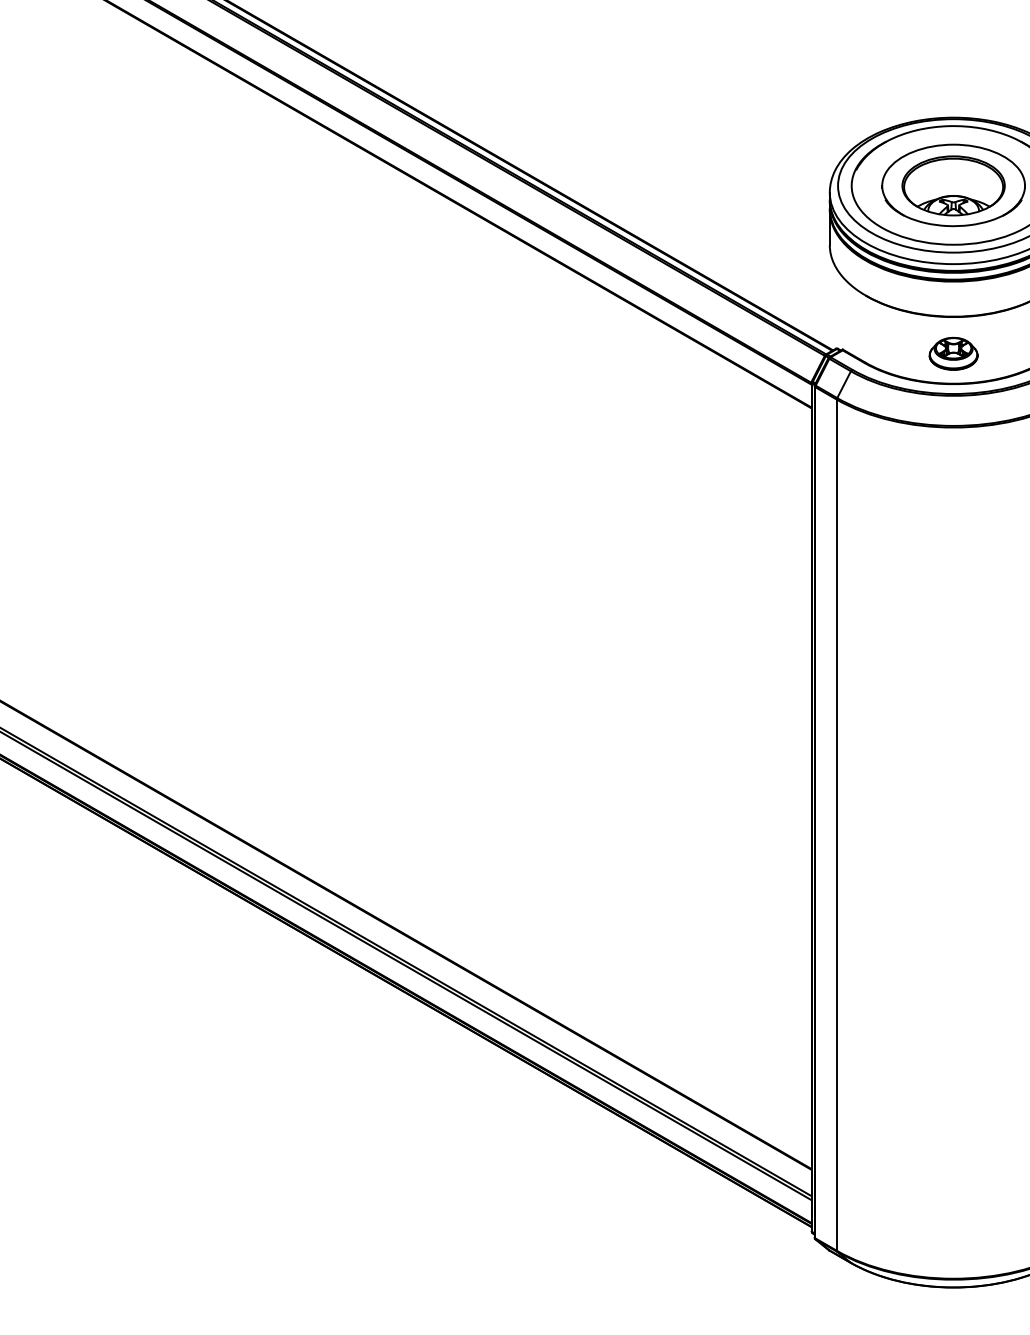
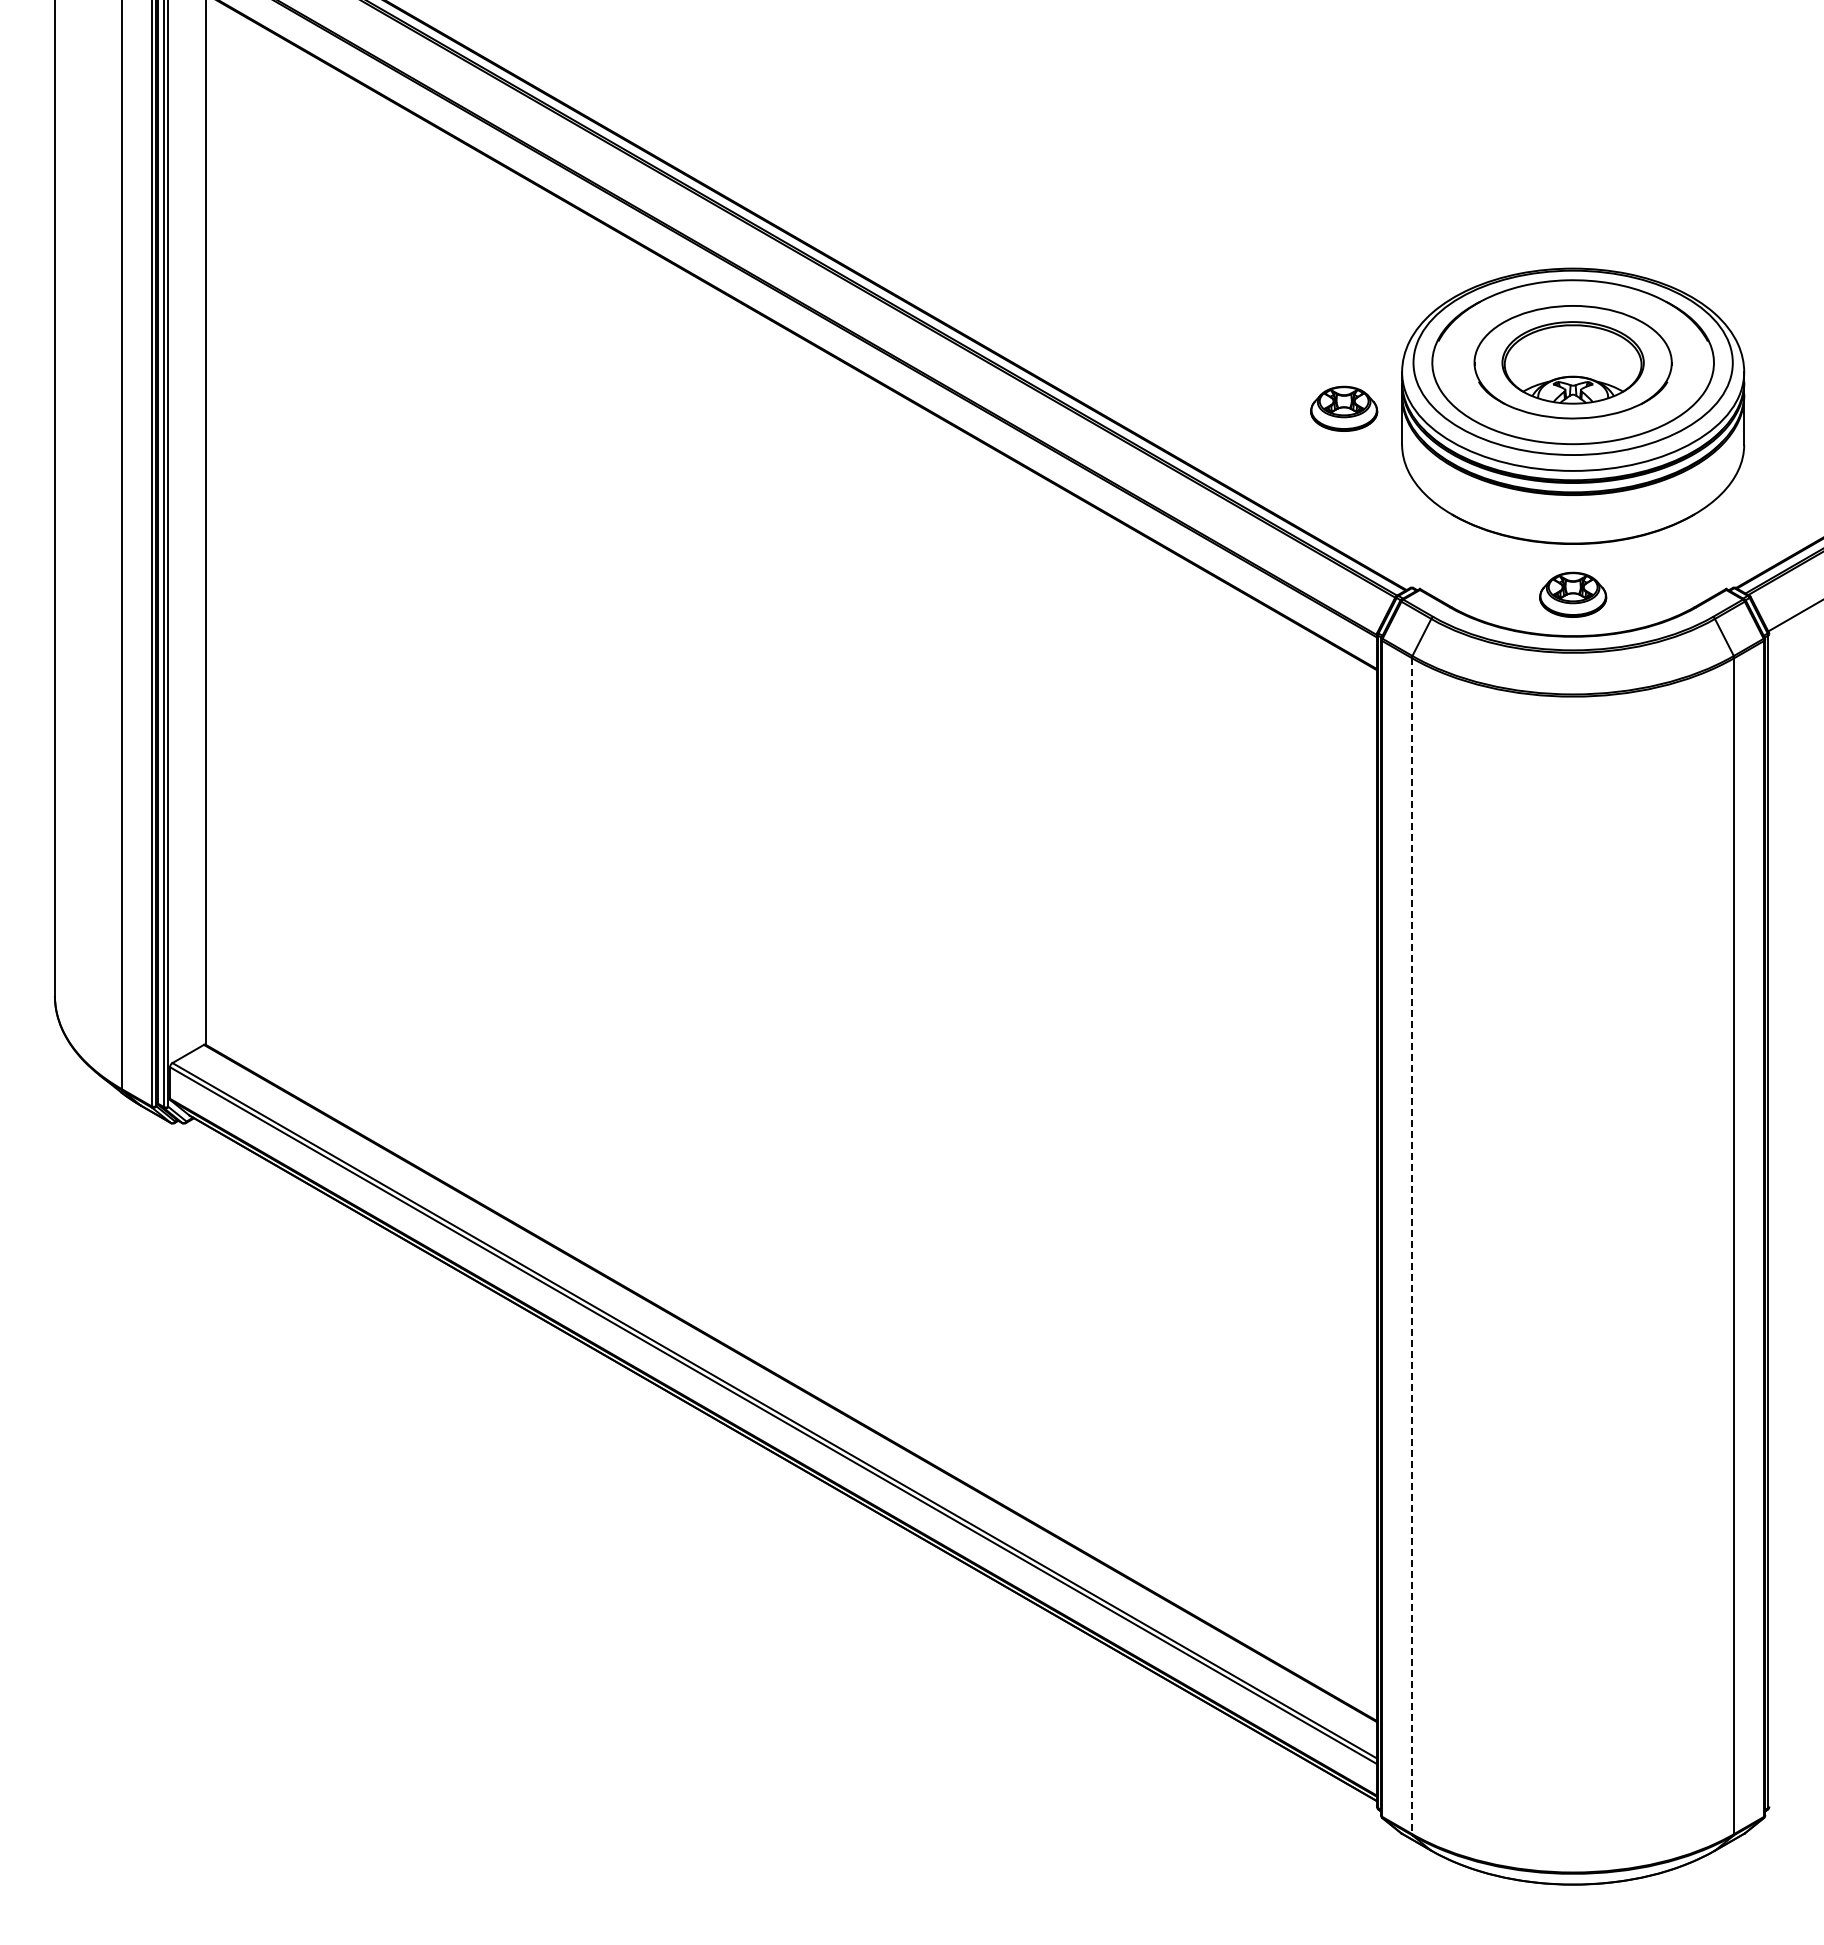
part: (788, 218) -> (1344, 408), added
line: (836, 825) -> (1411, 1246), solid -> dashed

